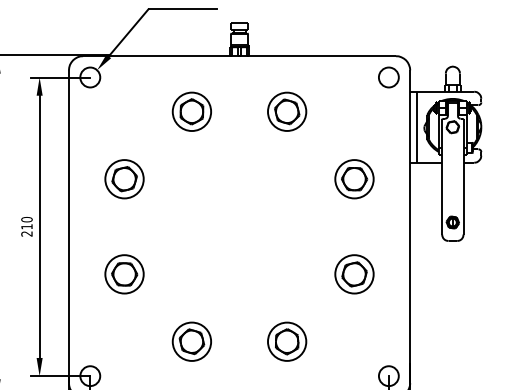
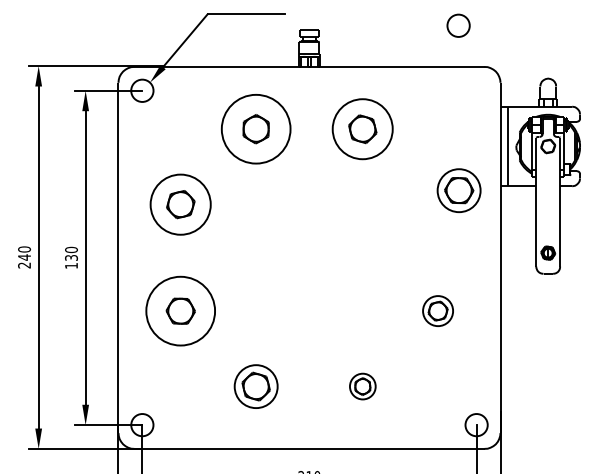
circle: (388, 77) -> (458, 25), moved
circle: (191, 111) -> (255, 128), size x1.6
circle: (286, 111) -> (362, 128), size x1.4
circle: (124, 179) -> (180, 204), size x1.4
part: (353, 179) -> (458, 190), moved
text: (26, 229) -> (71, 261), 210 -> 130
circle: (124, 273) -> (180, 310), size x1.6
part: (353, 273) -> (437, 310), size x0.7
part: (286, 341) -> (362, 386), size x0.6

